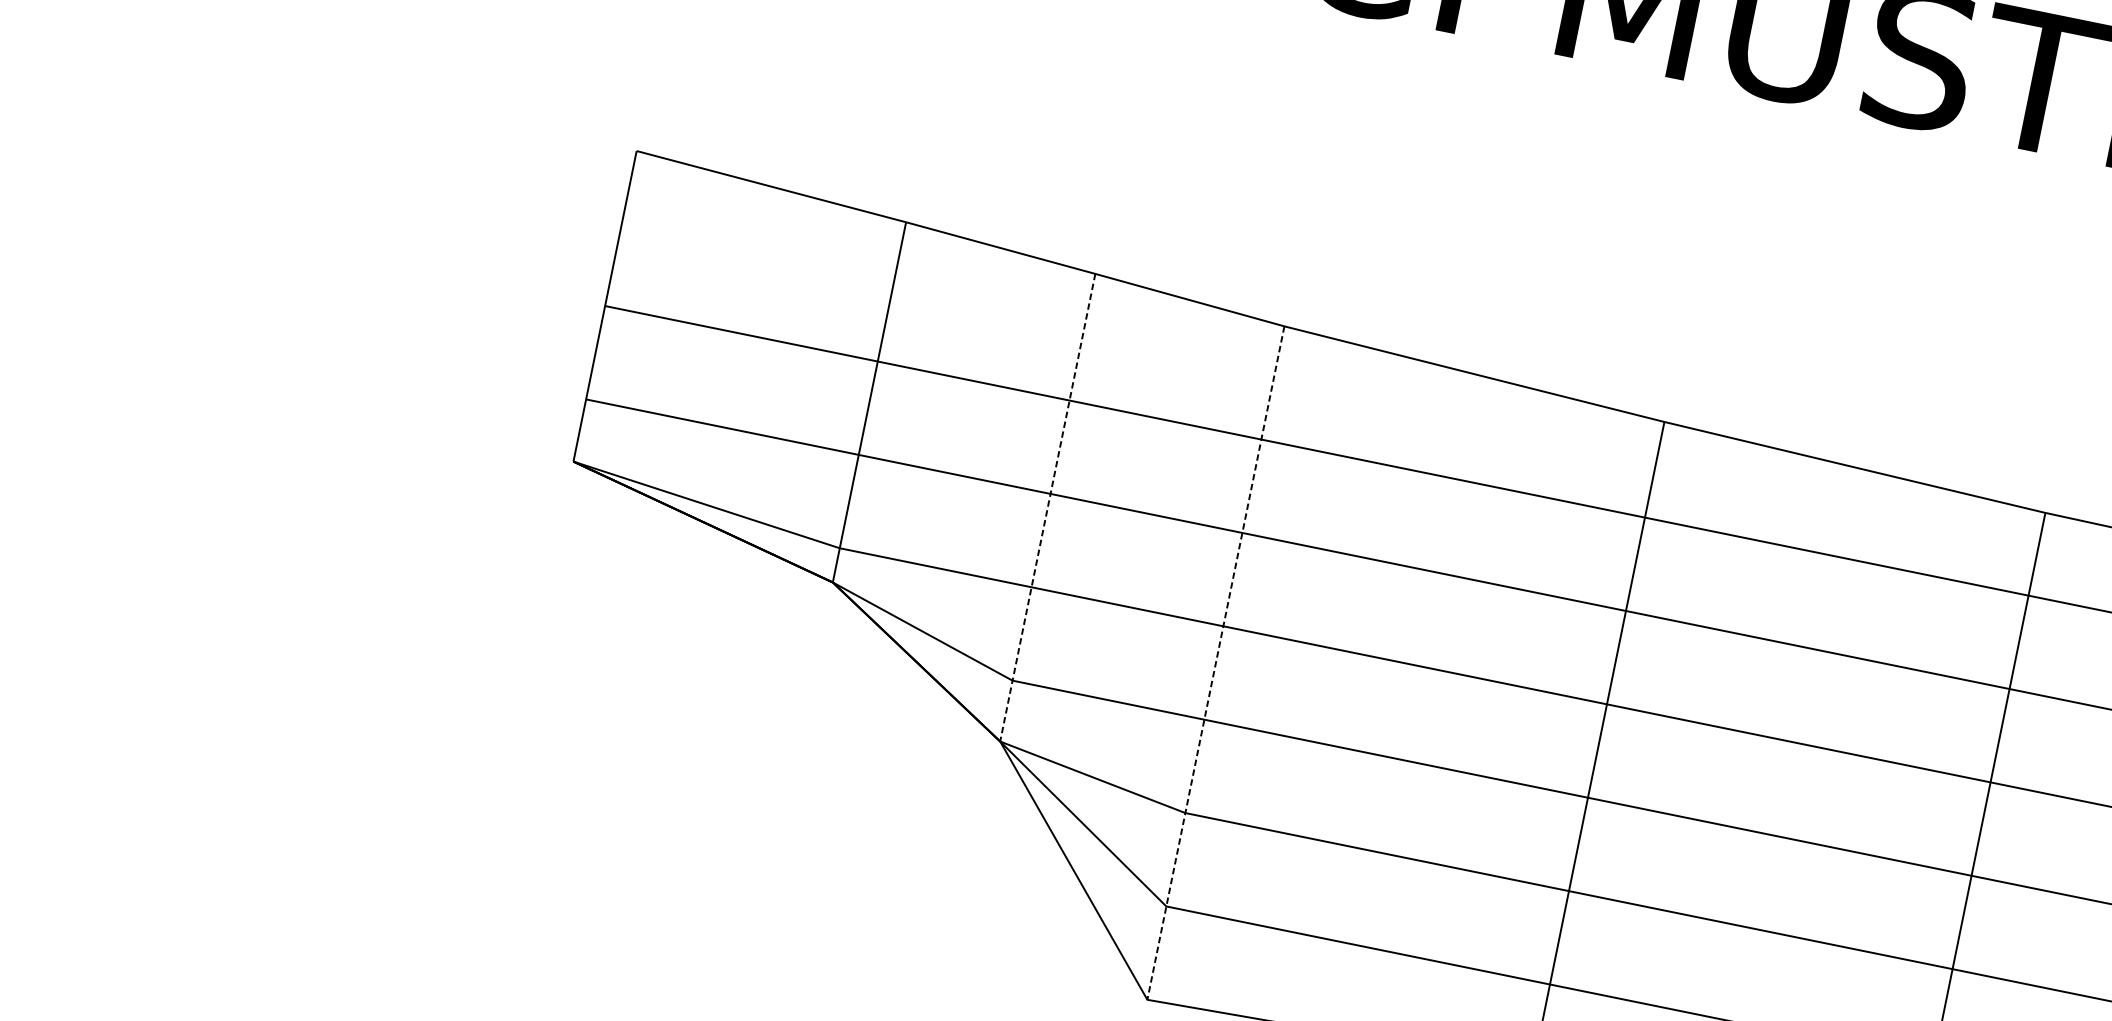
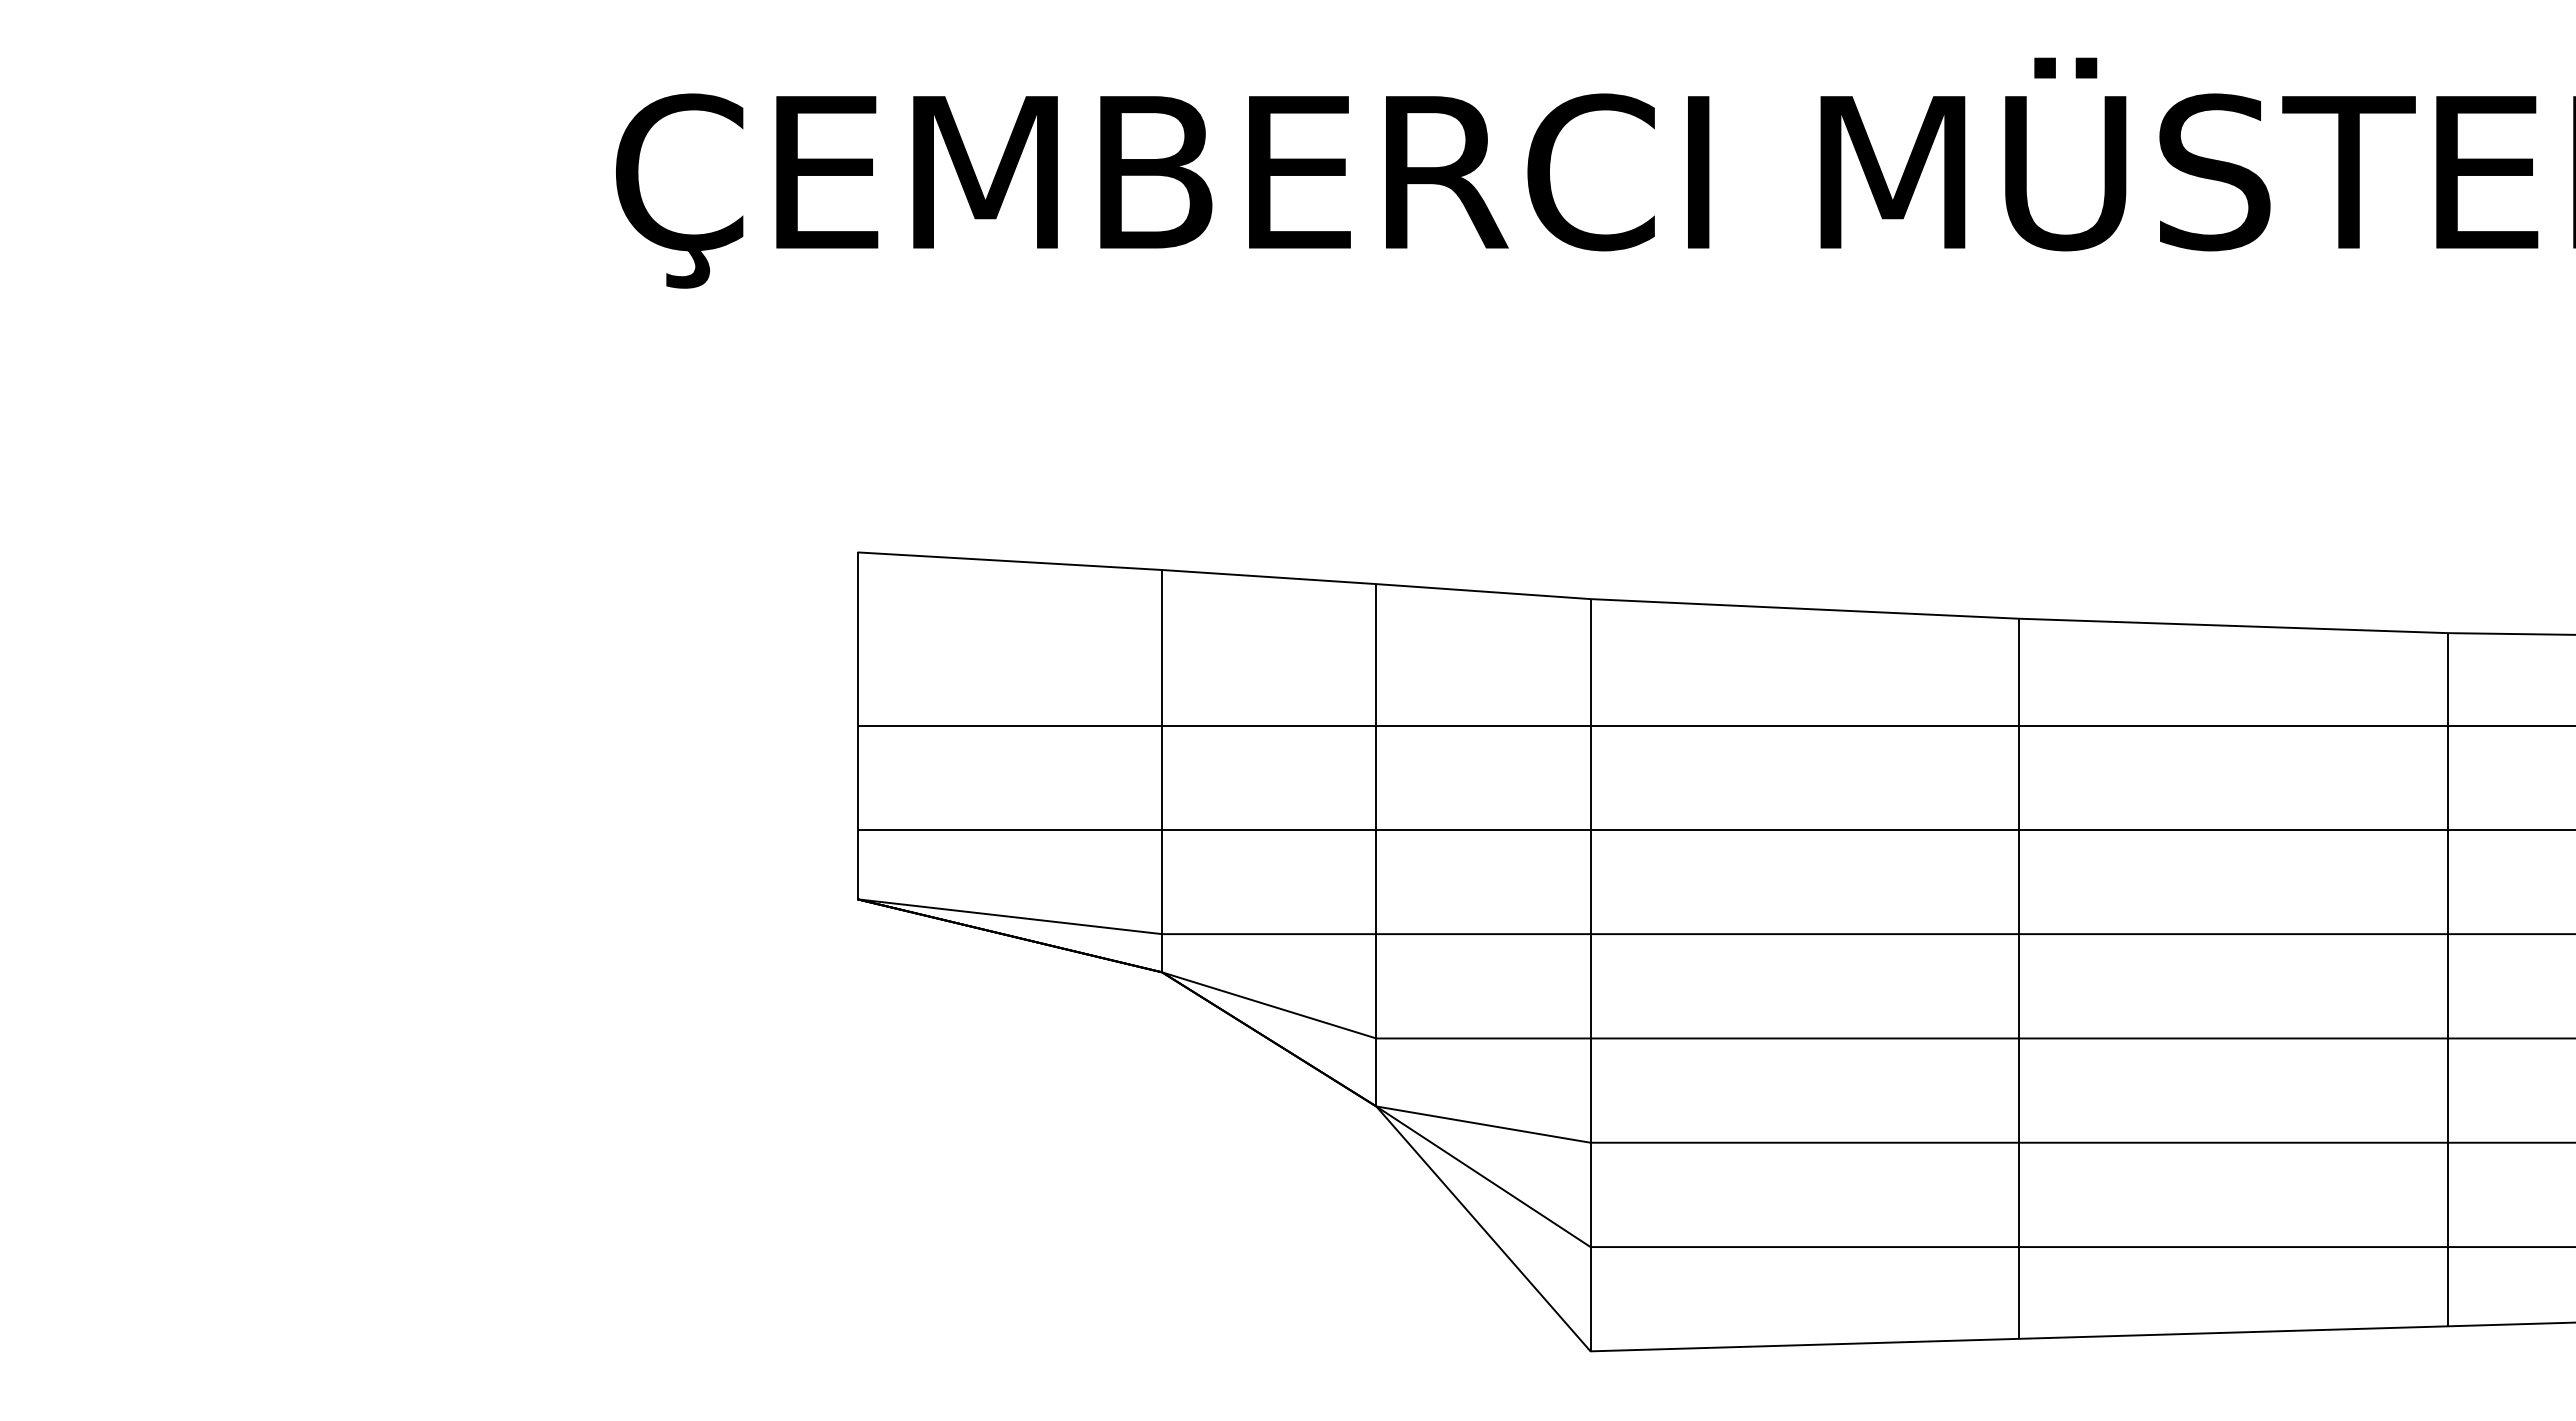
line: (1047, 507) -> (1376, 845), dashed -> solid
line: (1215, 663) -> (1590, 975), dashed -> solid

